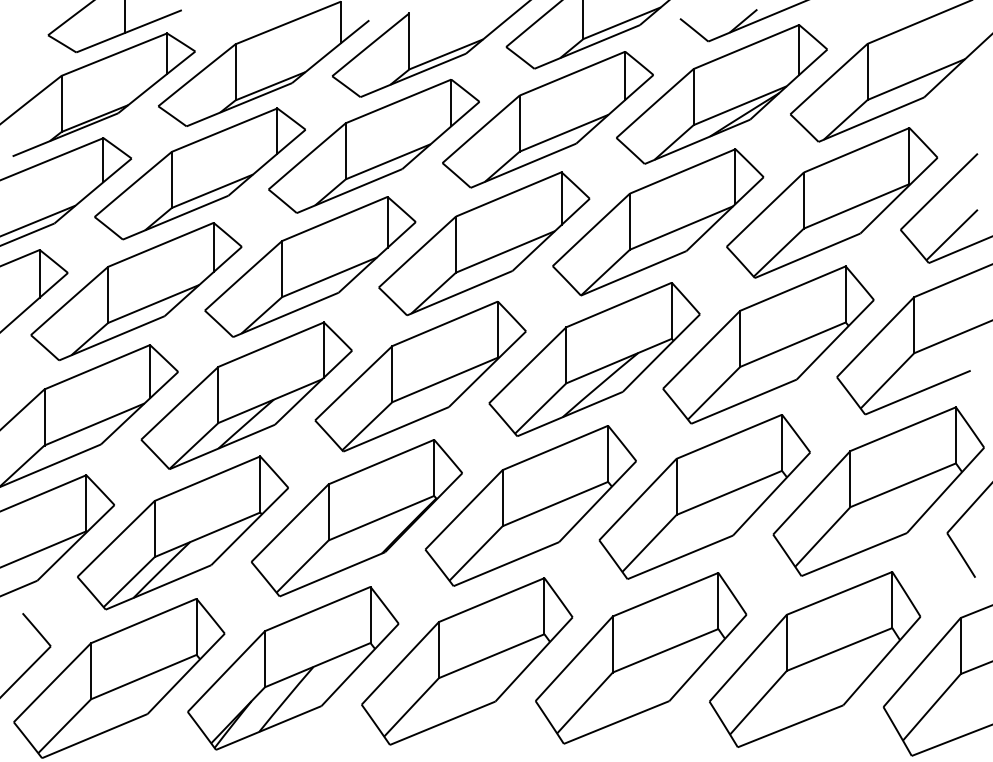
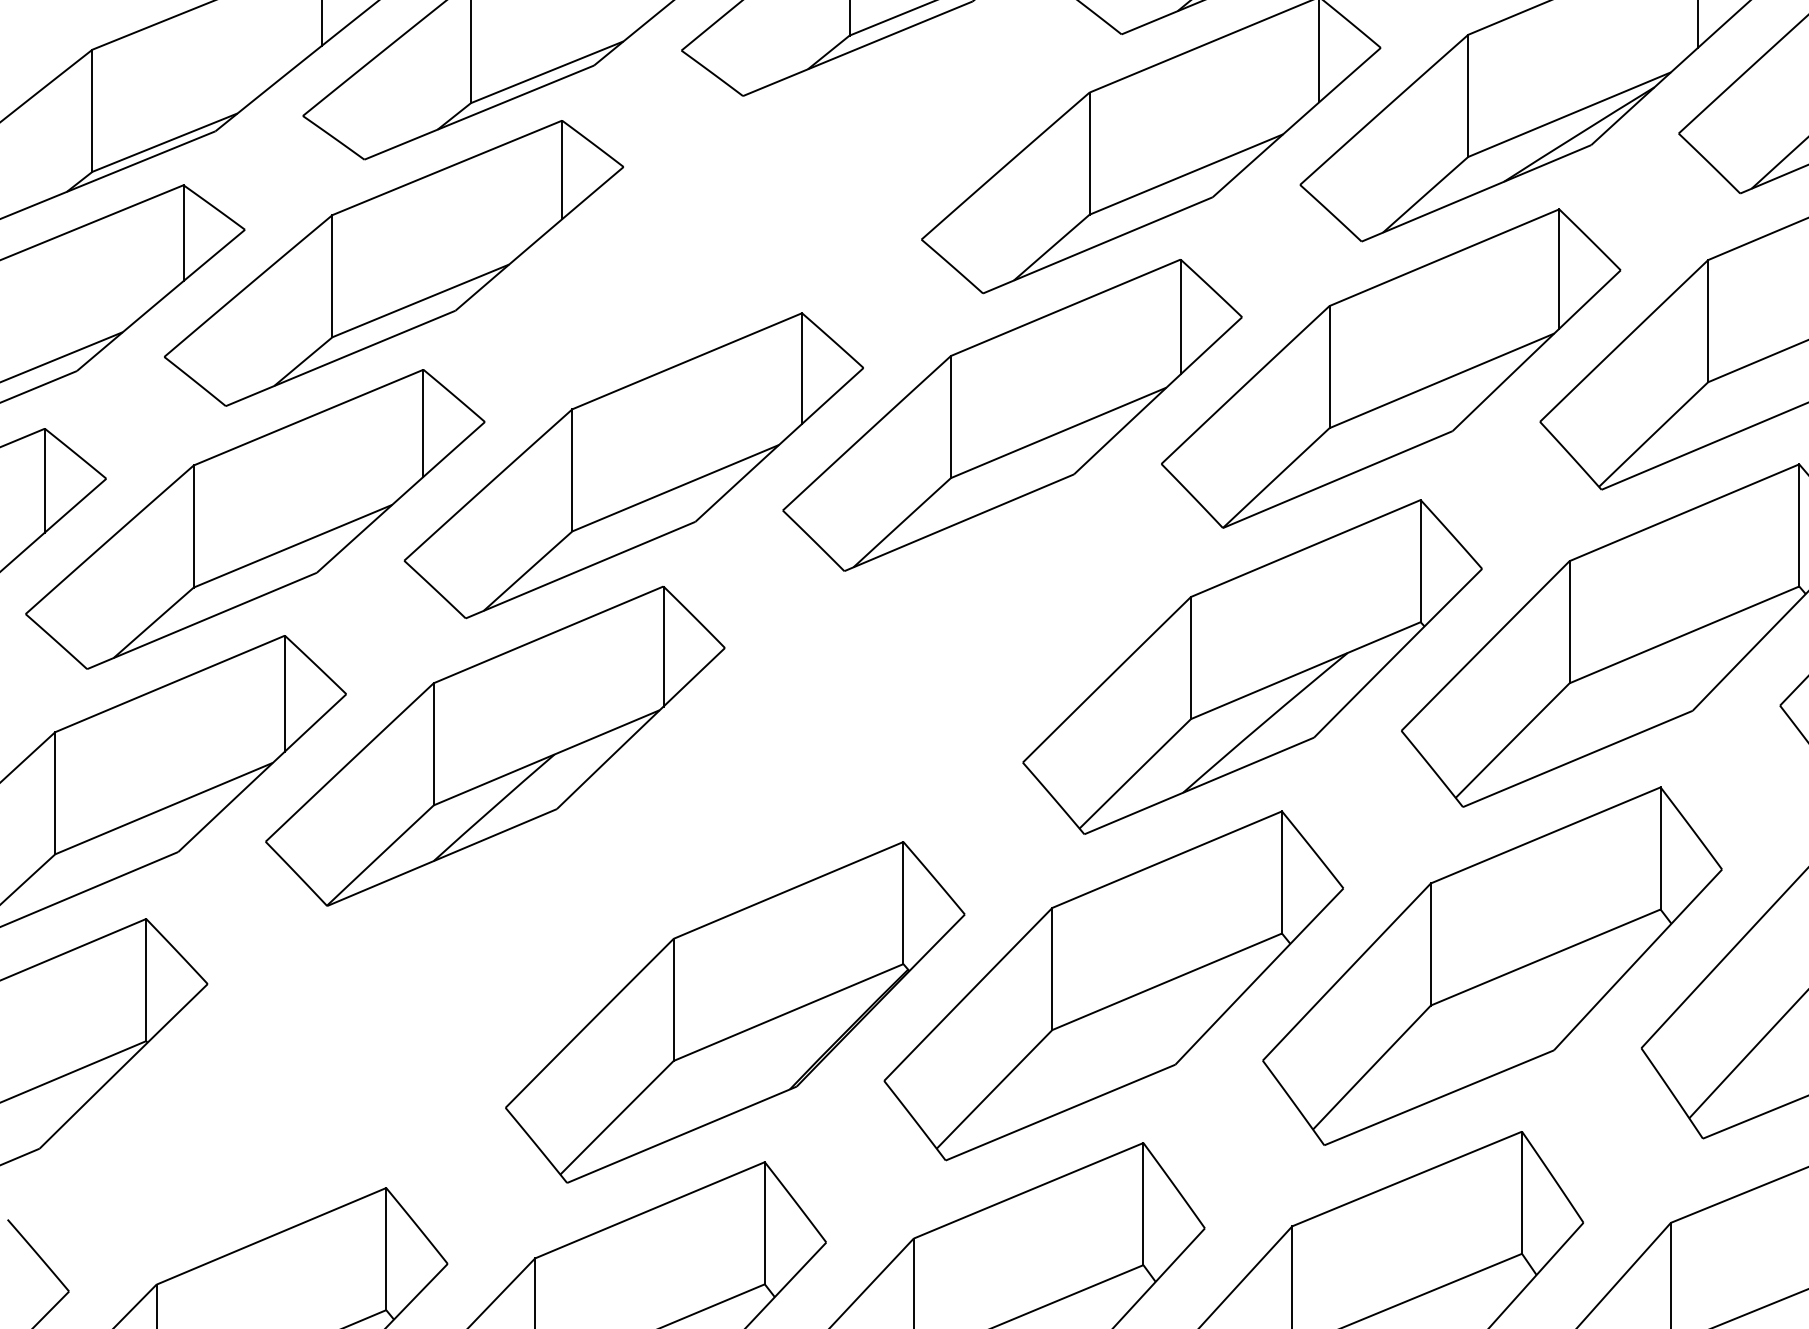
part: (373, 146) -> (771, 203), removed
part: (420, 376) -> (873, 704), removed
part: (182, 532) -> (355, 1043), removed

